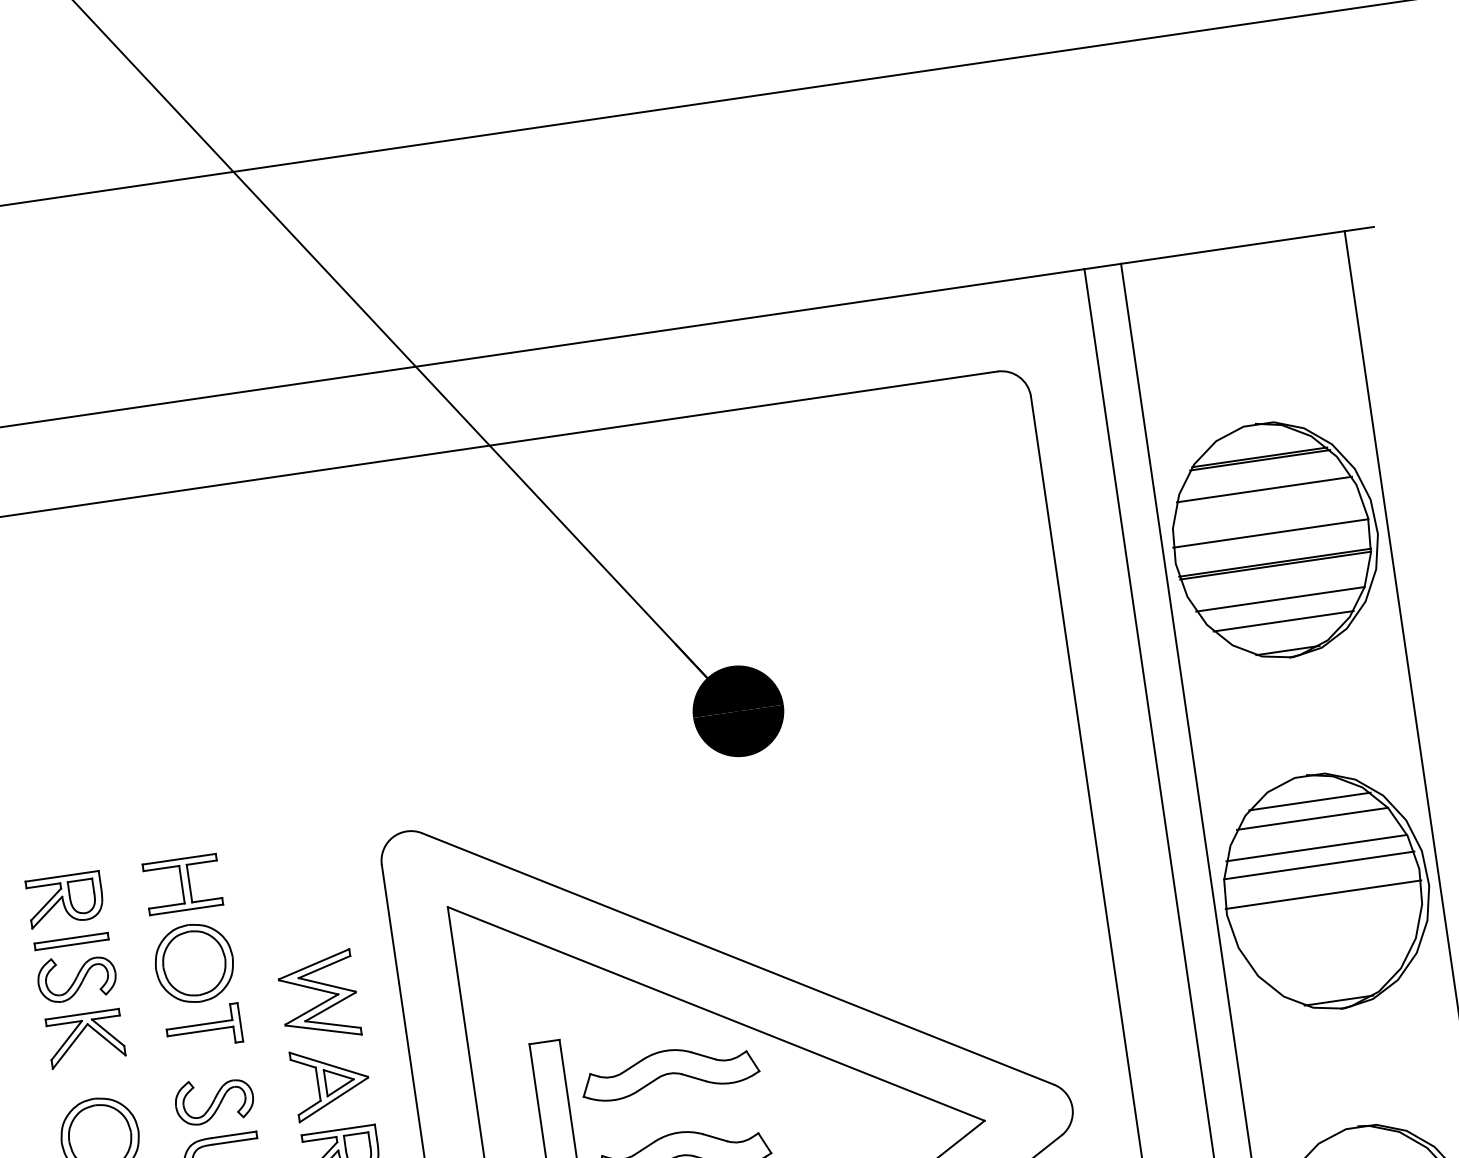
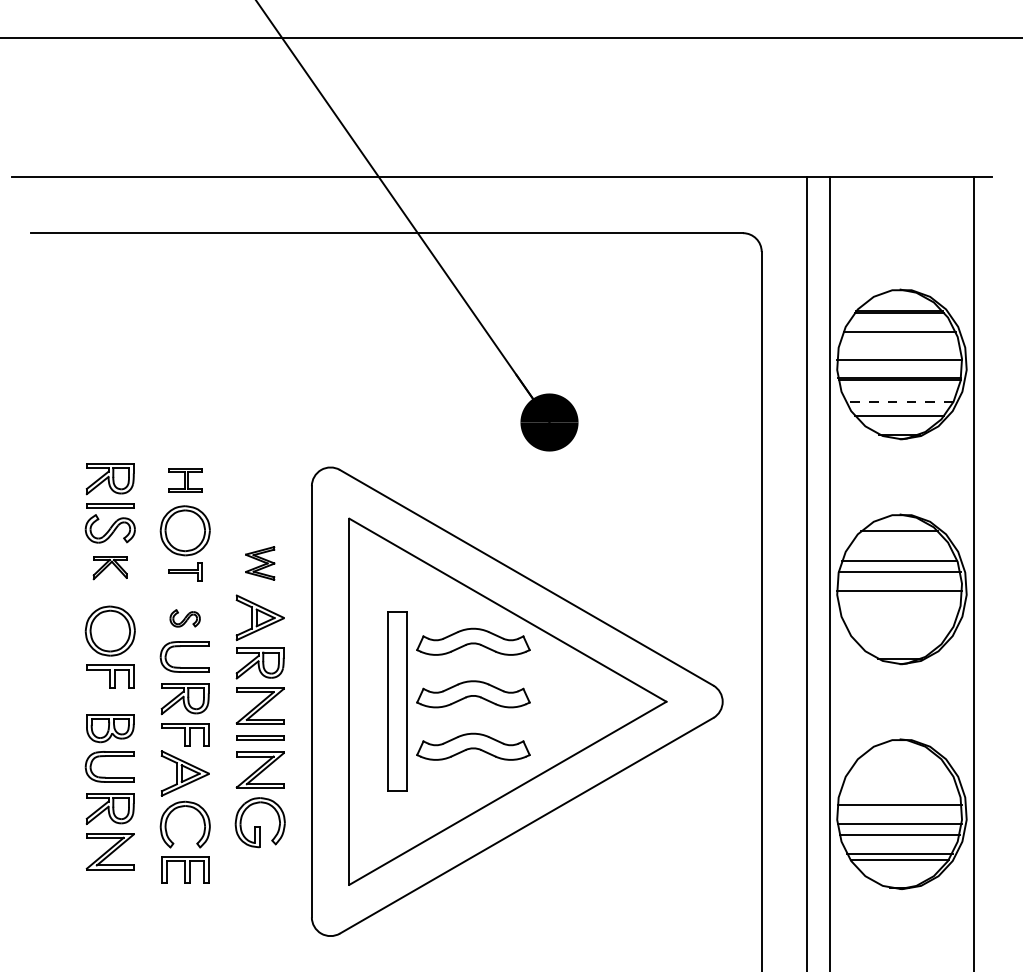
line: (1280, 598) -> (899, 401), solid -> dashed
line: (1312, 818) -> (899, 542), removed
part: (183, 884) -> (185, 480), size x0.7
part: (317, 997) -> (259, 563), size x0.6
part: (203, 1026) -> (185, 571), size x0.7
part: (84, 1037) -> (109, 567), size x0.7
part: (213, 1100) -> (184, 618), size x0.6

